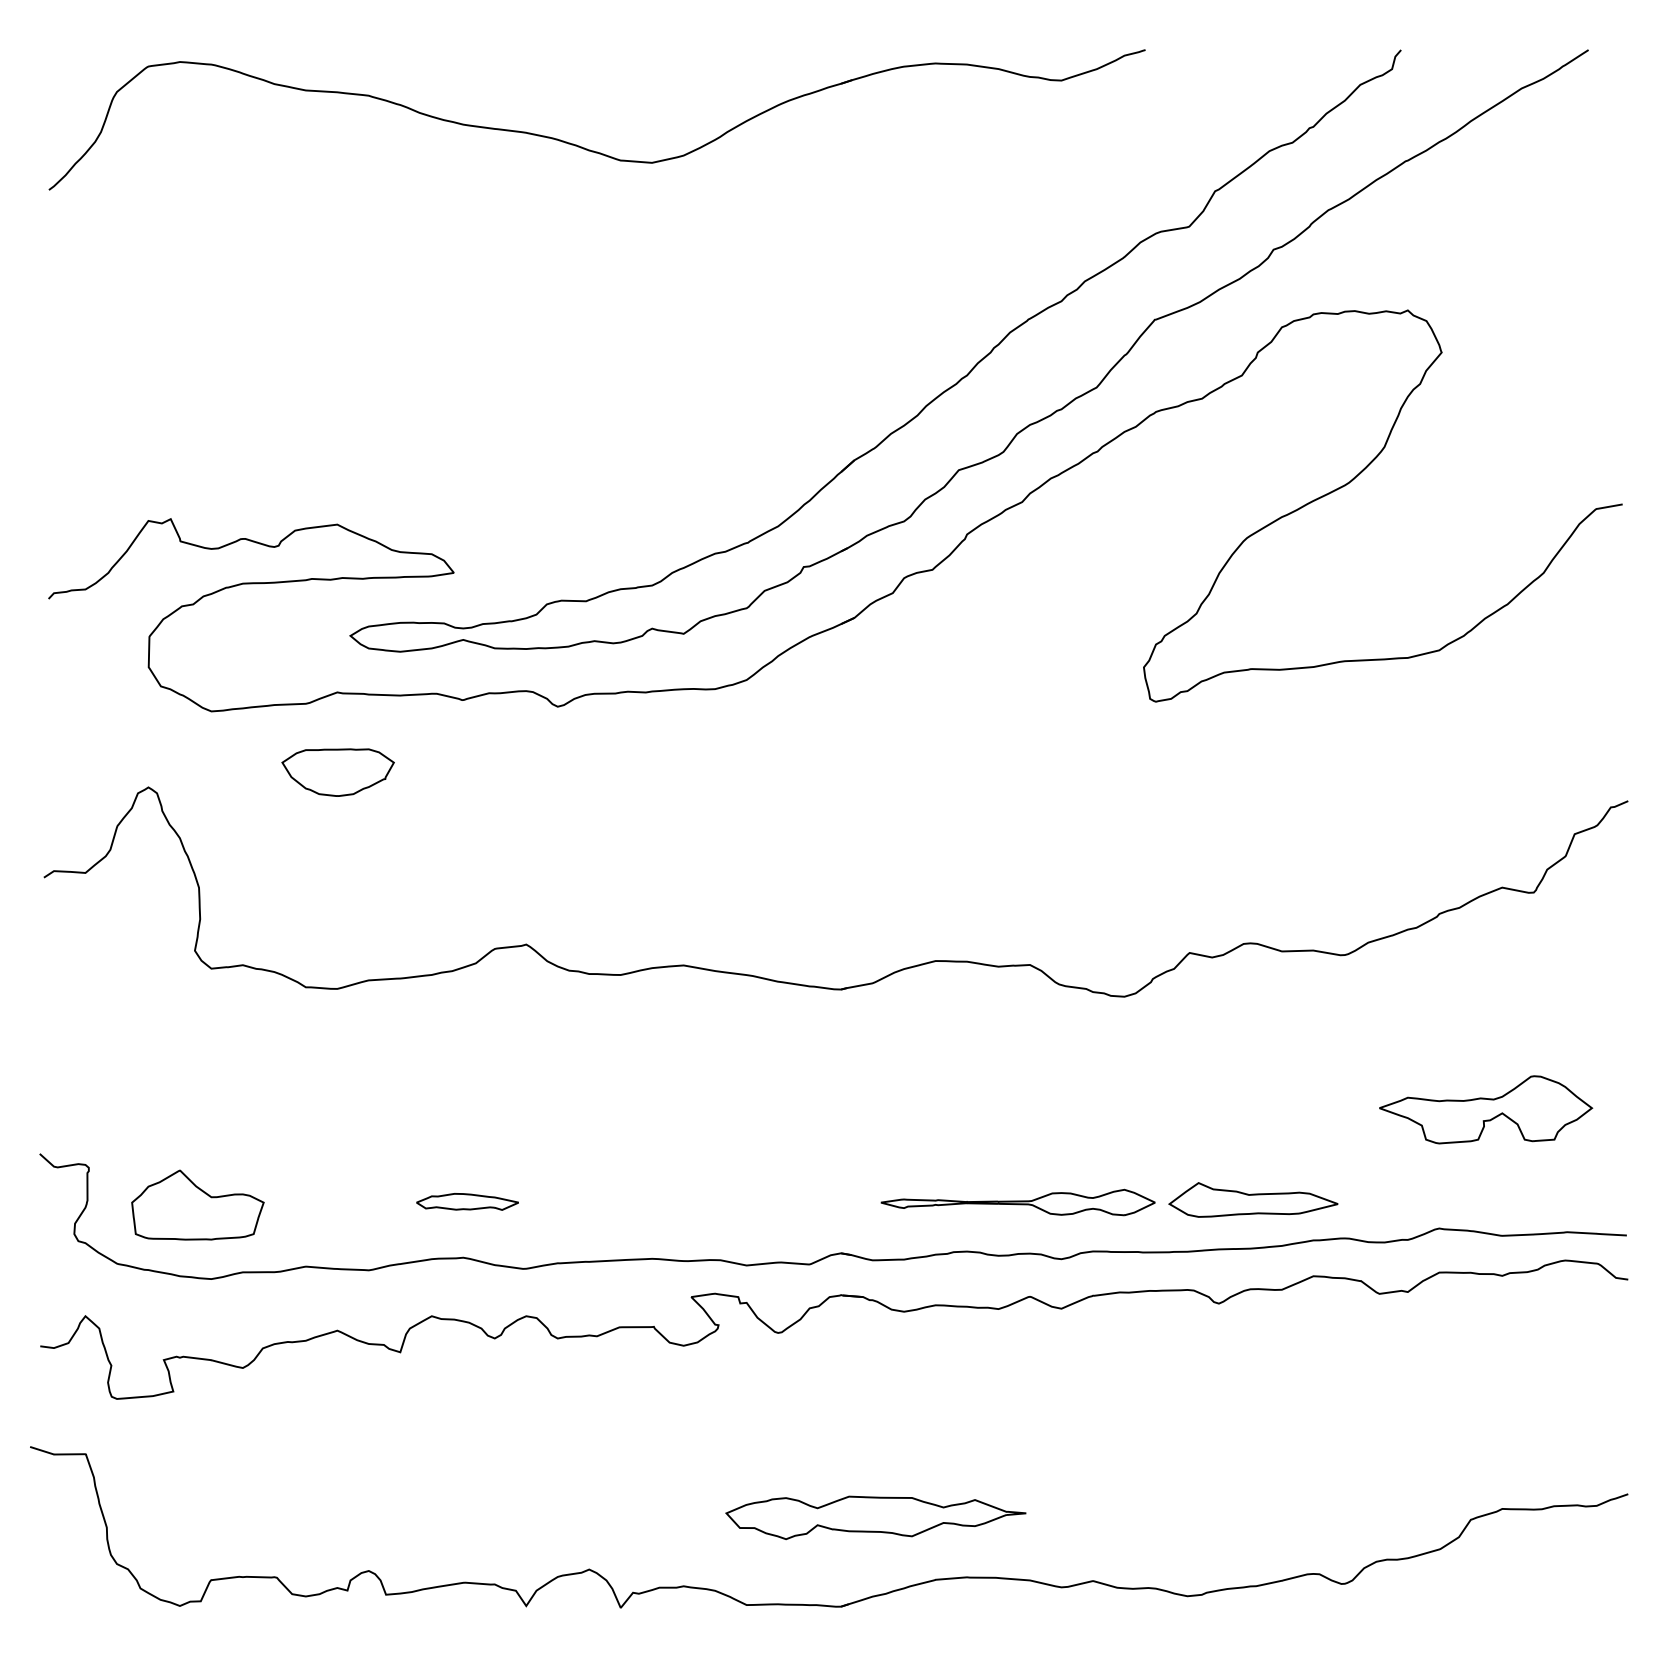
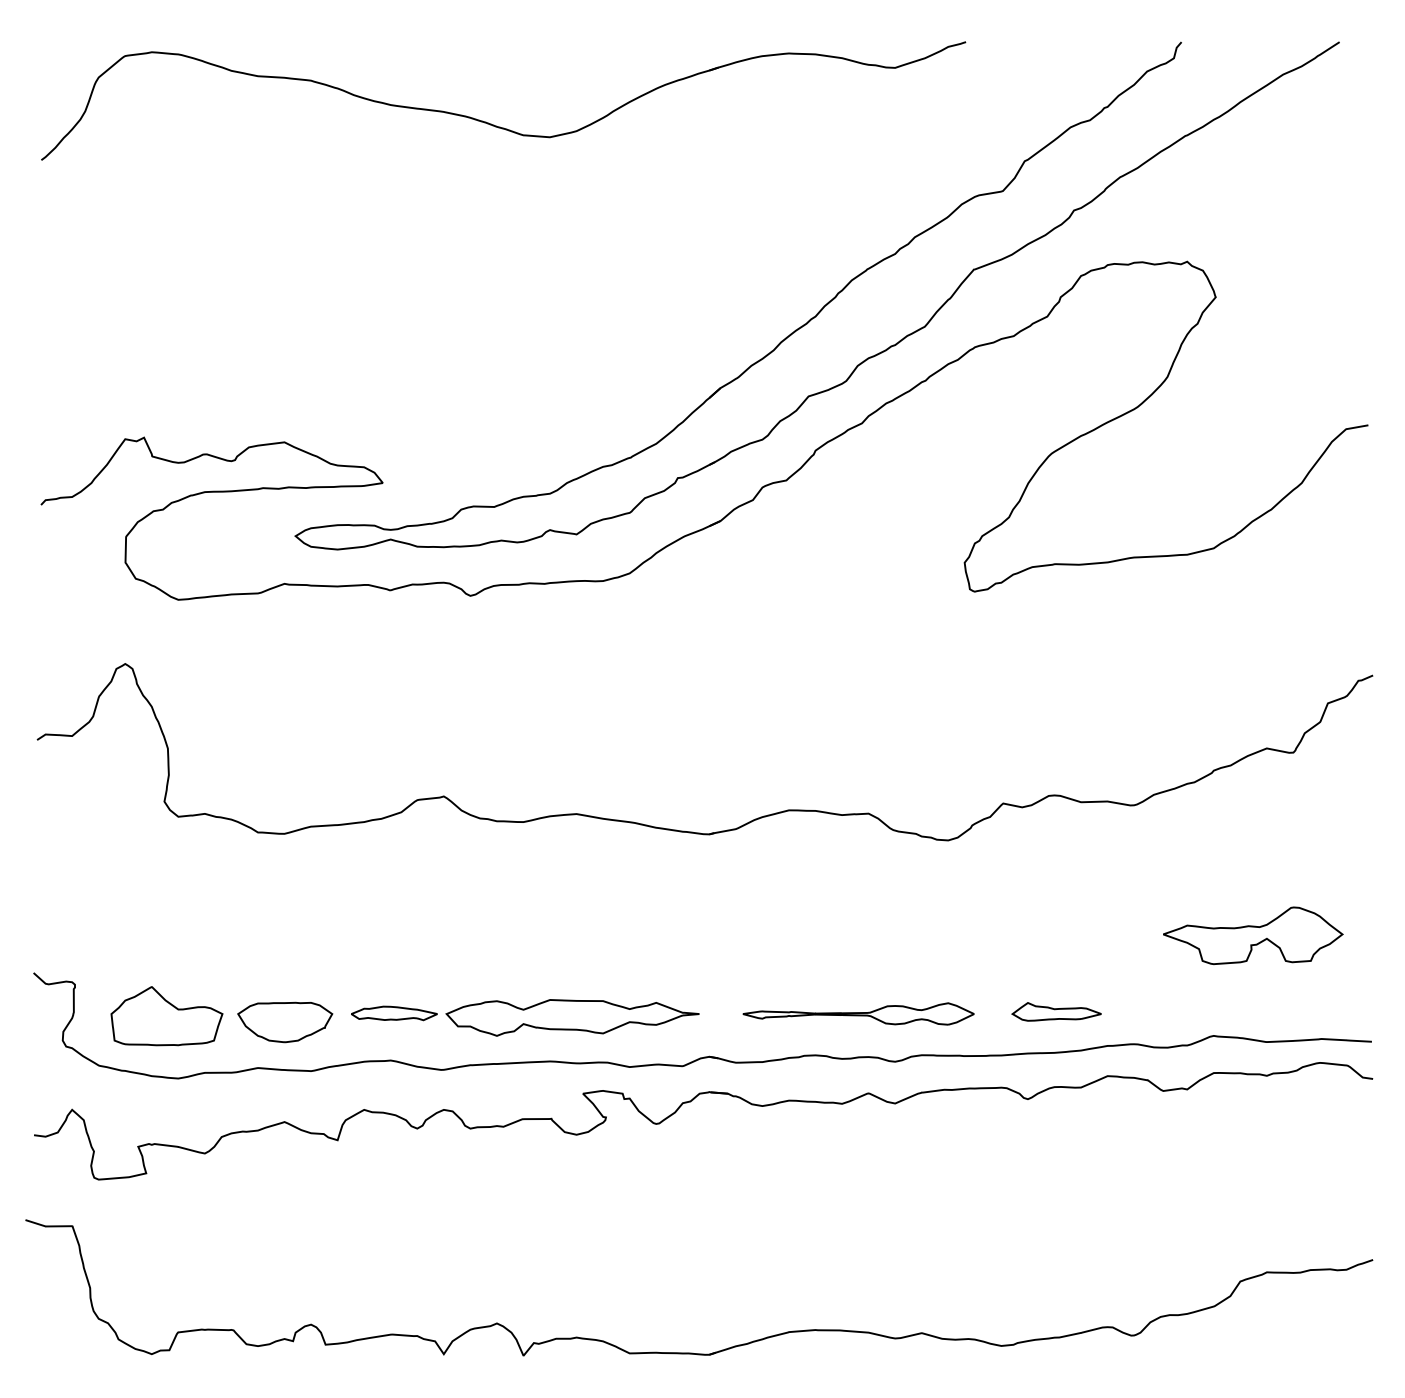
part: (338, 772) -> (285, 1022), moved
part: (1252, 1199) -> (1056, 1011), size x0.62
part: (875, 1517) -> (572, 1017), moved

